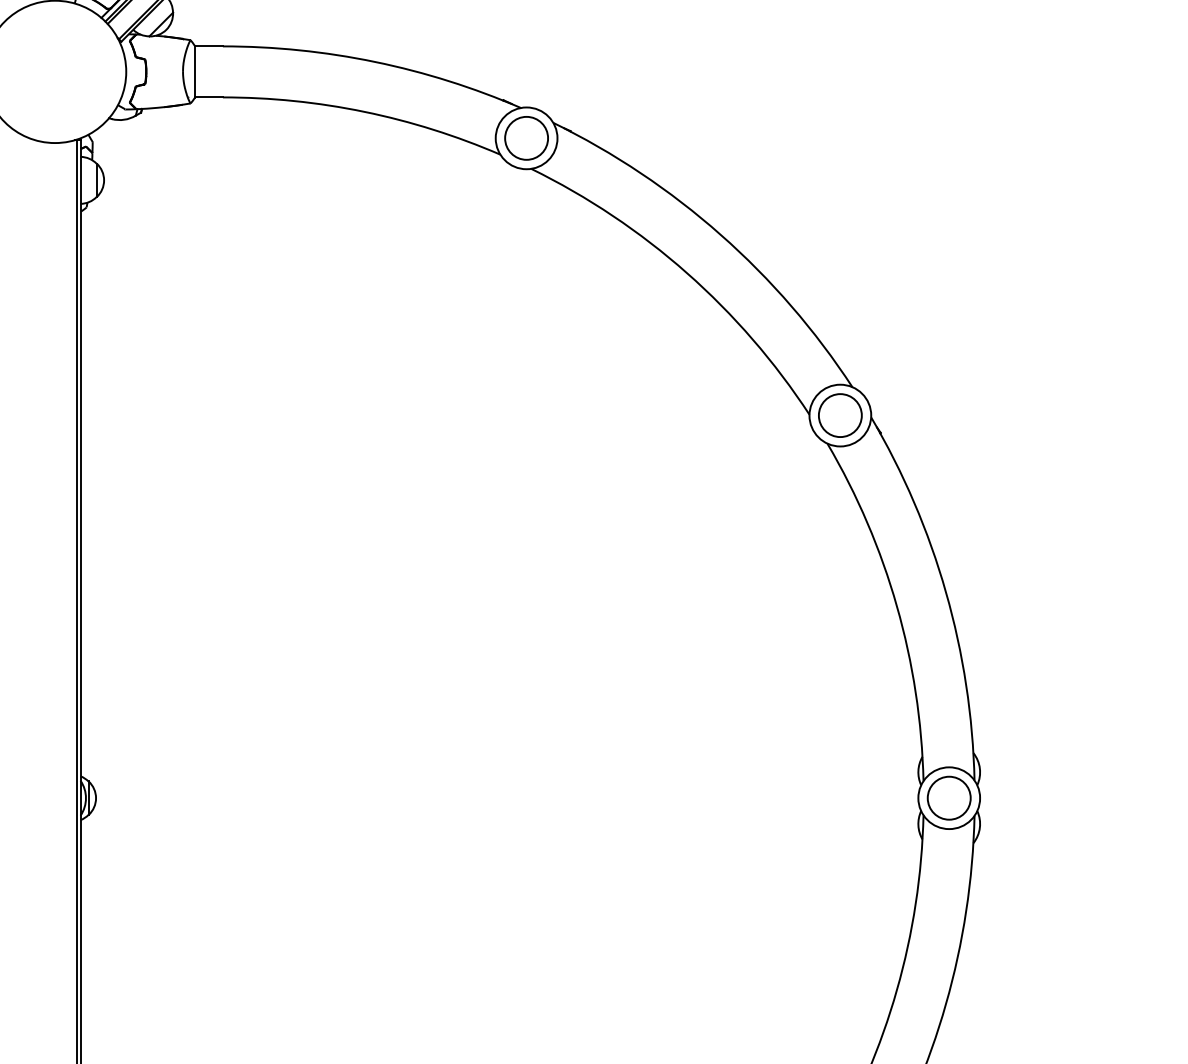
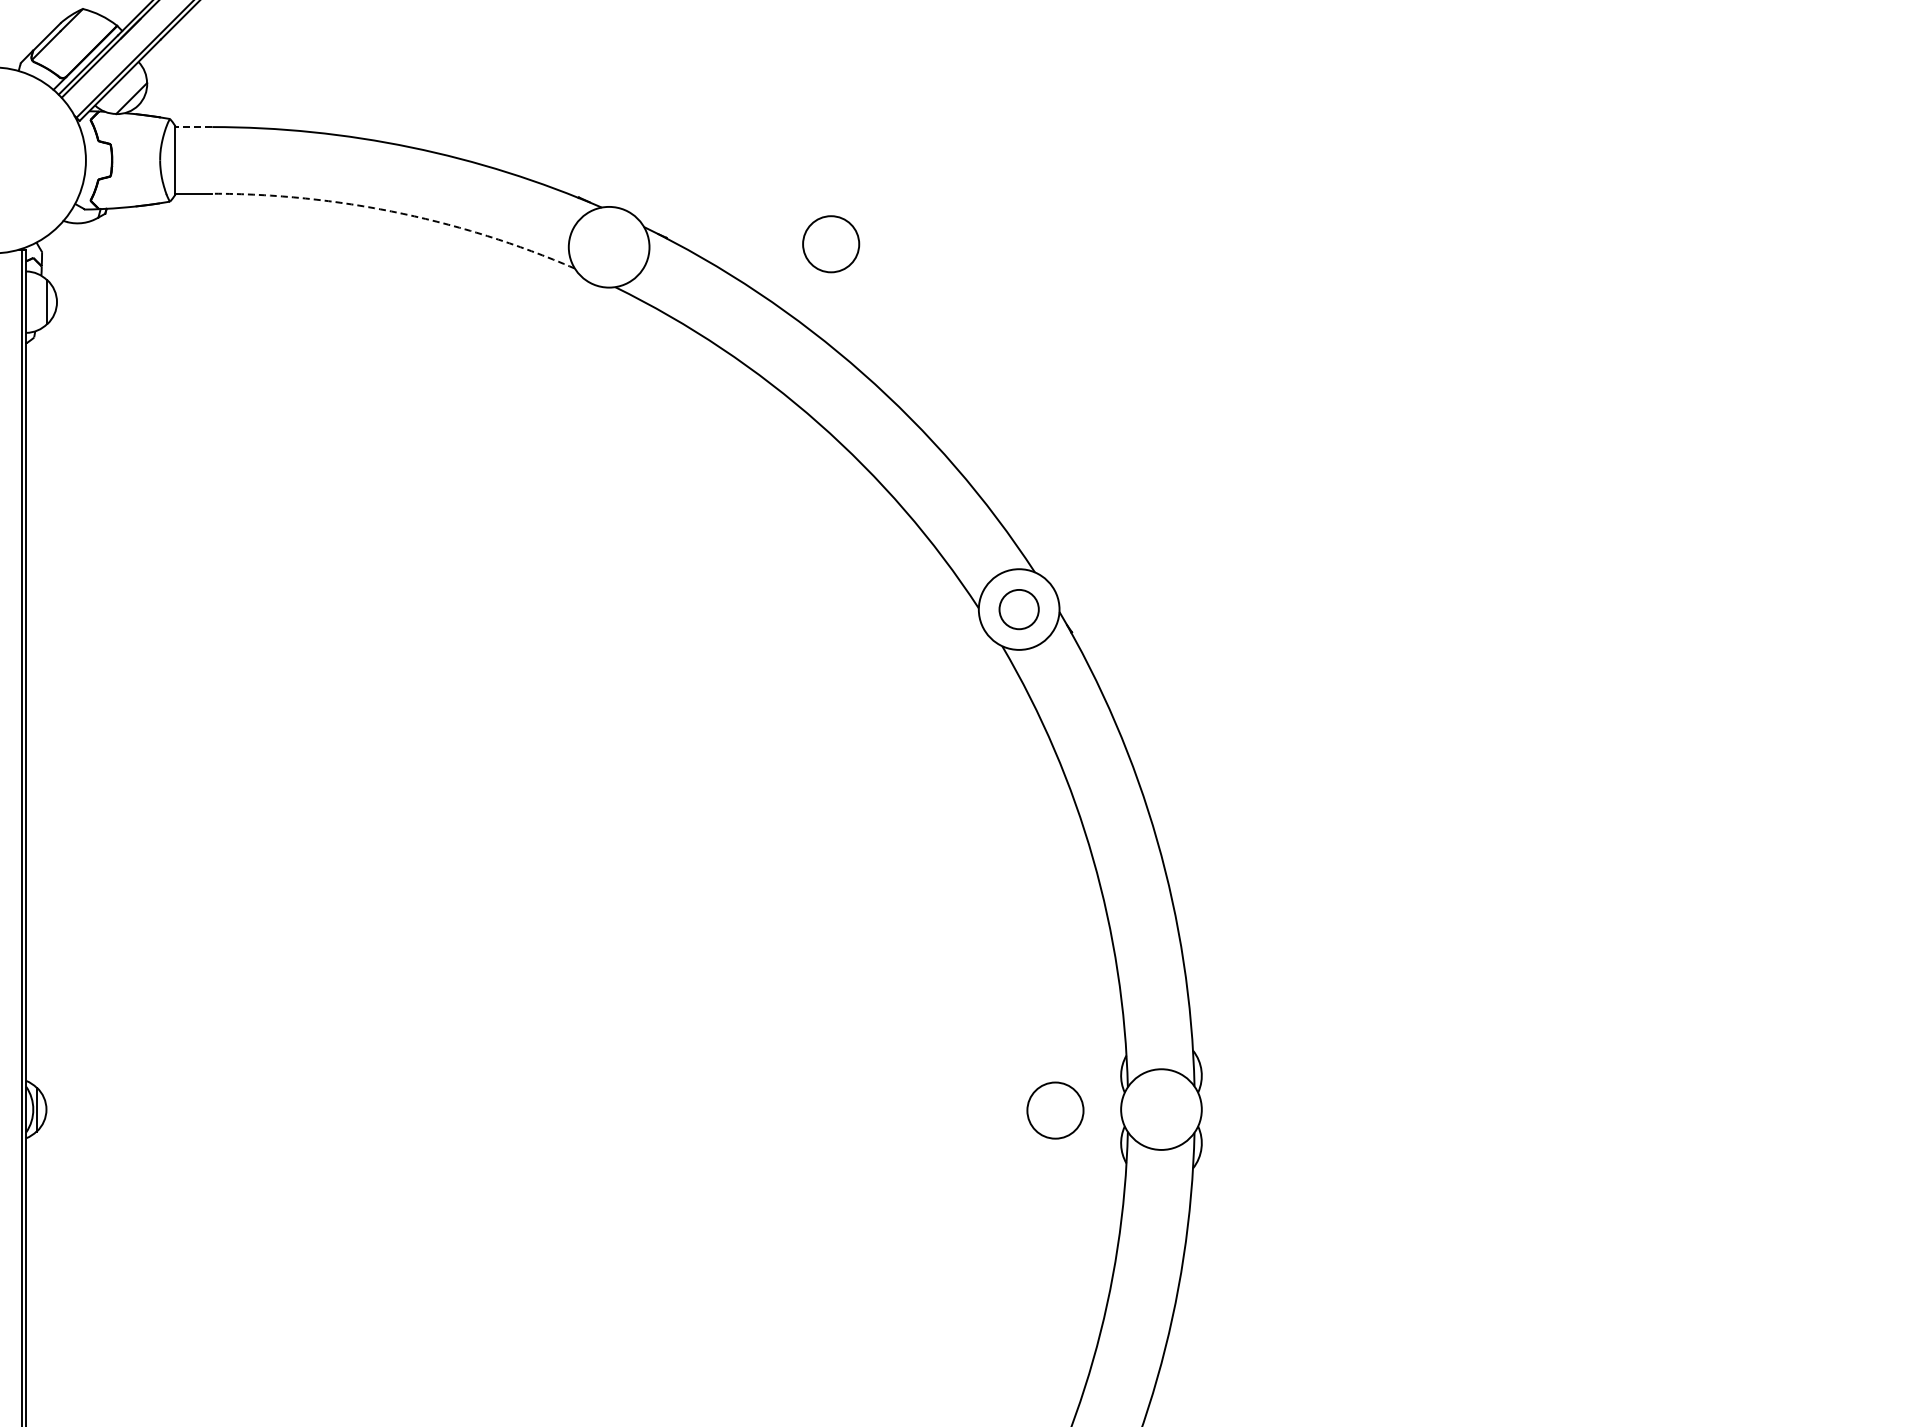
line: (208, 46) -> (193, 127), solid -> dashed
arc: (364, 111) -> (397, 212), solid -> dashed
circle: (526, 138) -> (831, 244), moved
circle: (840, 415) -> (1019, 609), size x0.7
circle: (949, 798) -> (1055, 1110), moved

